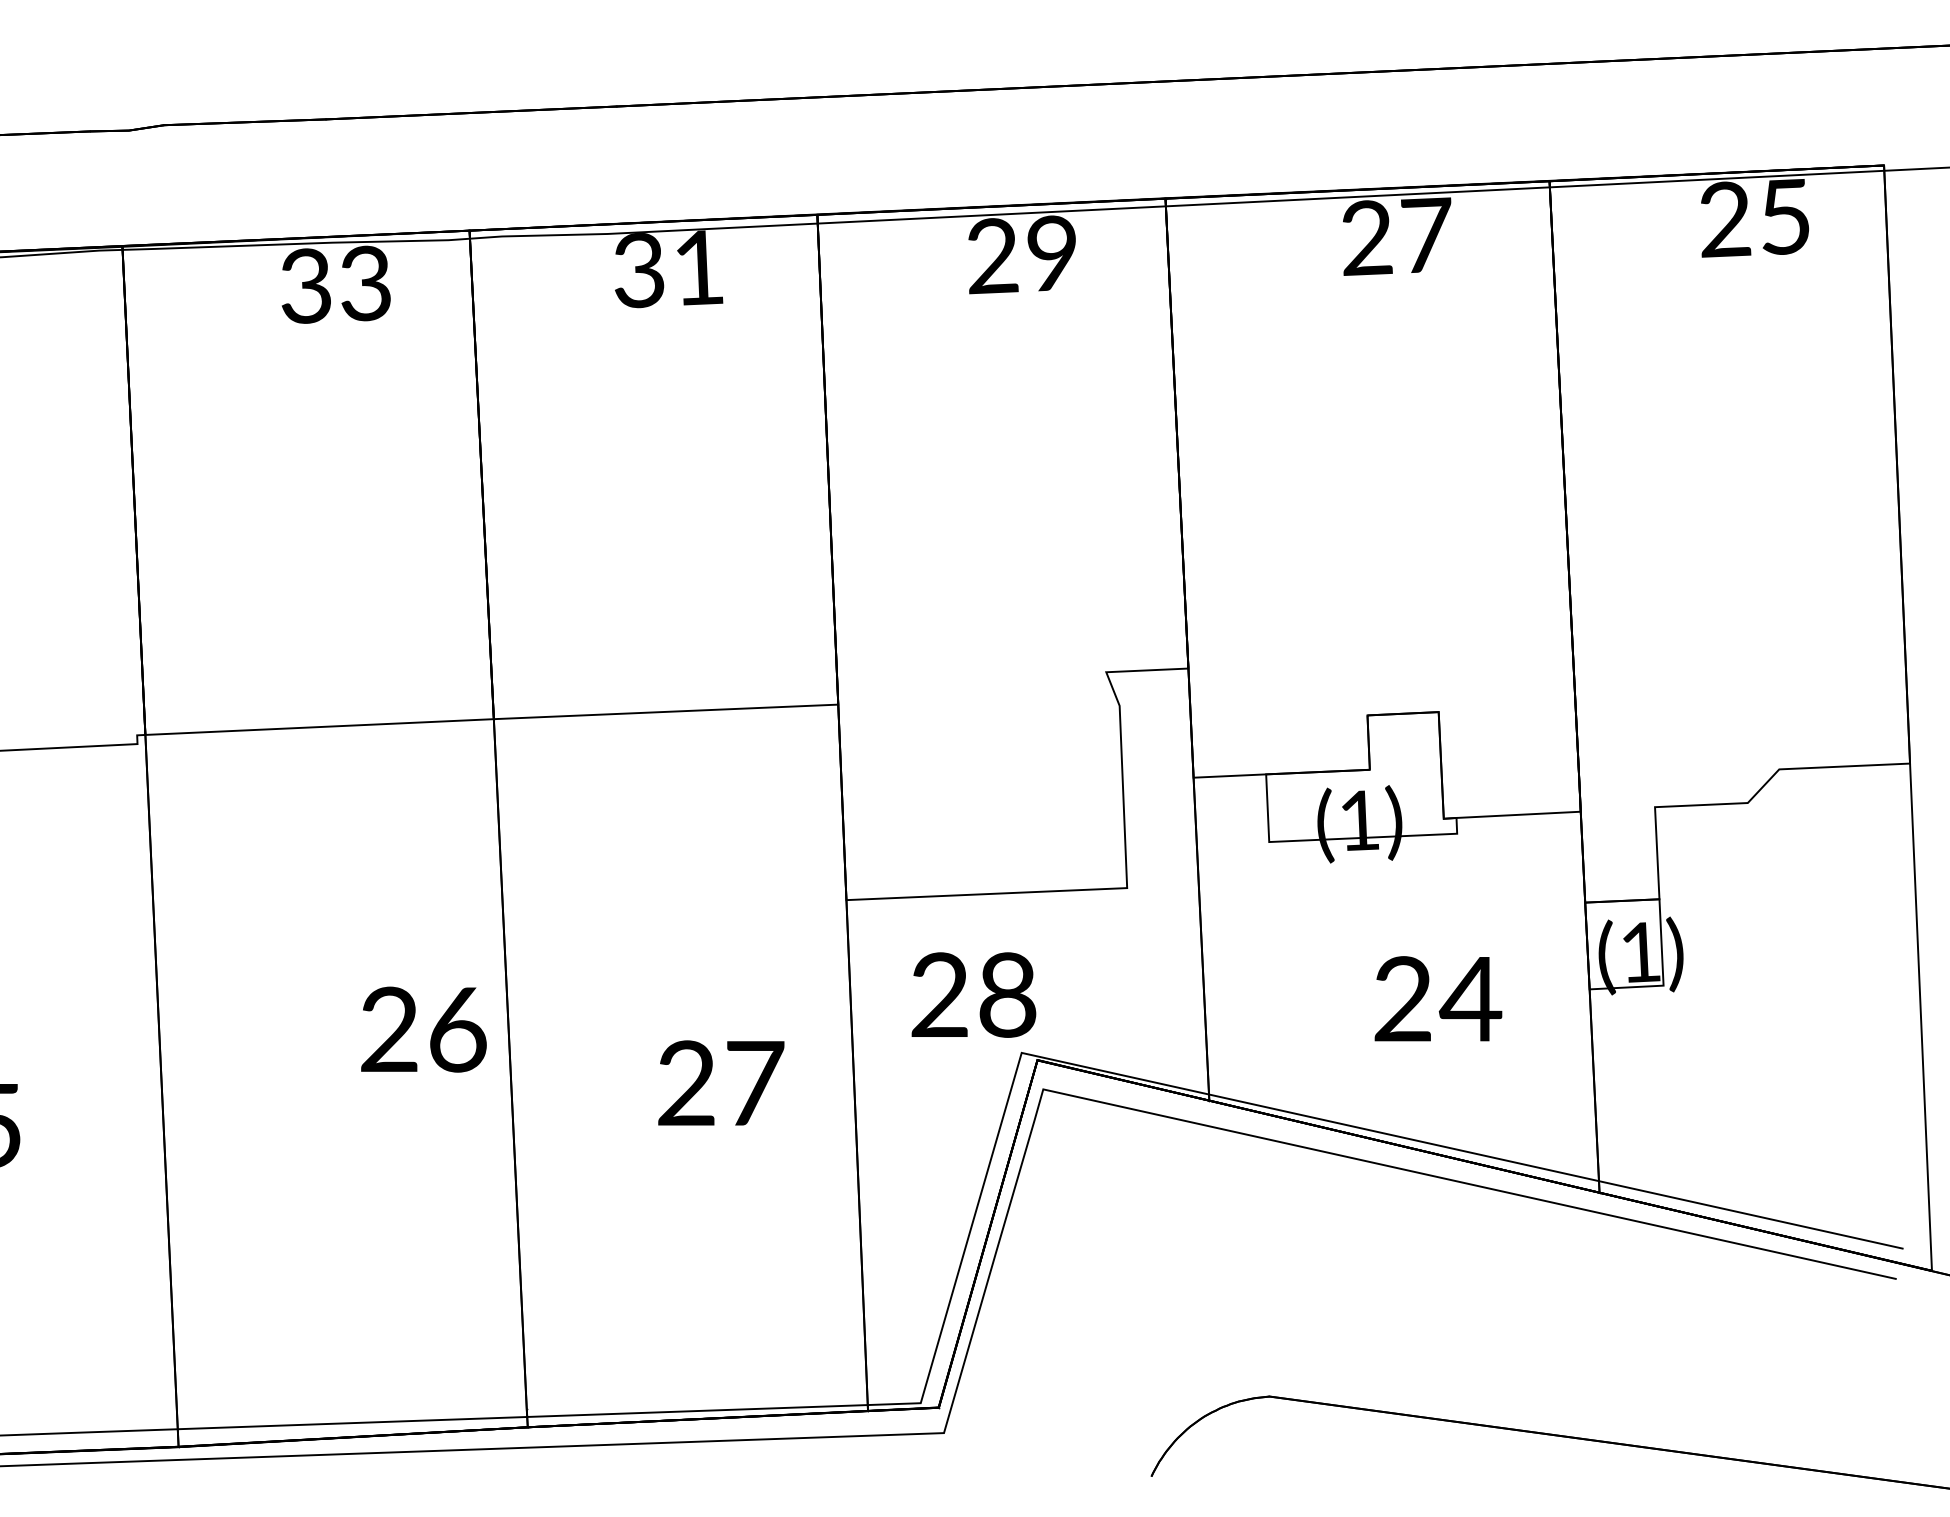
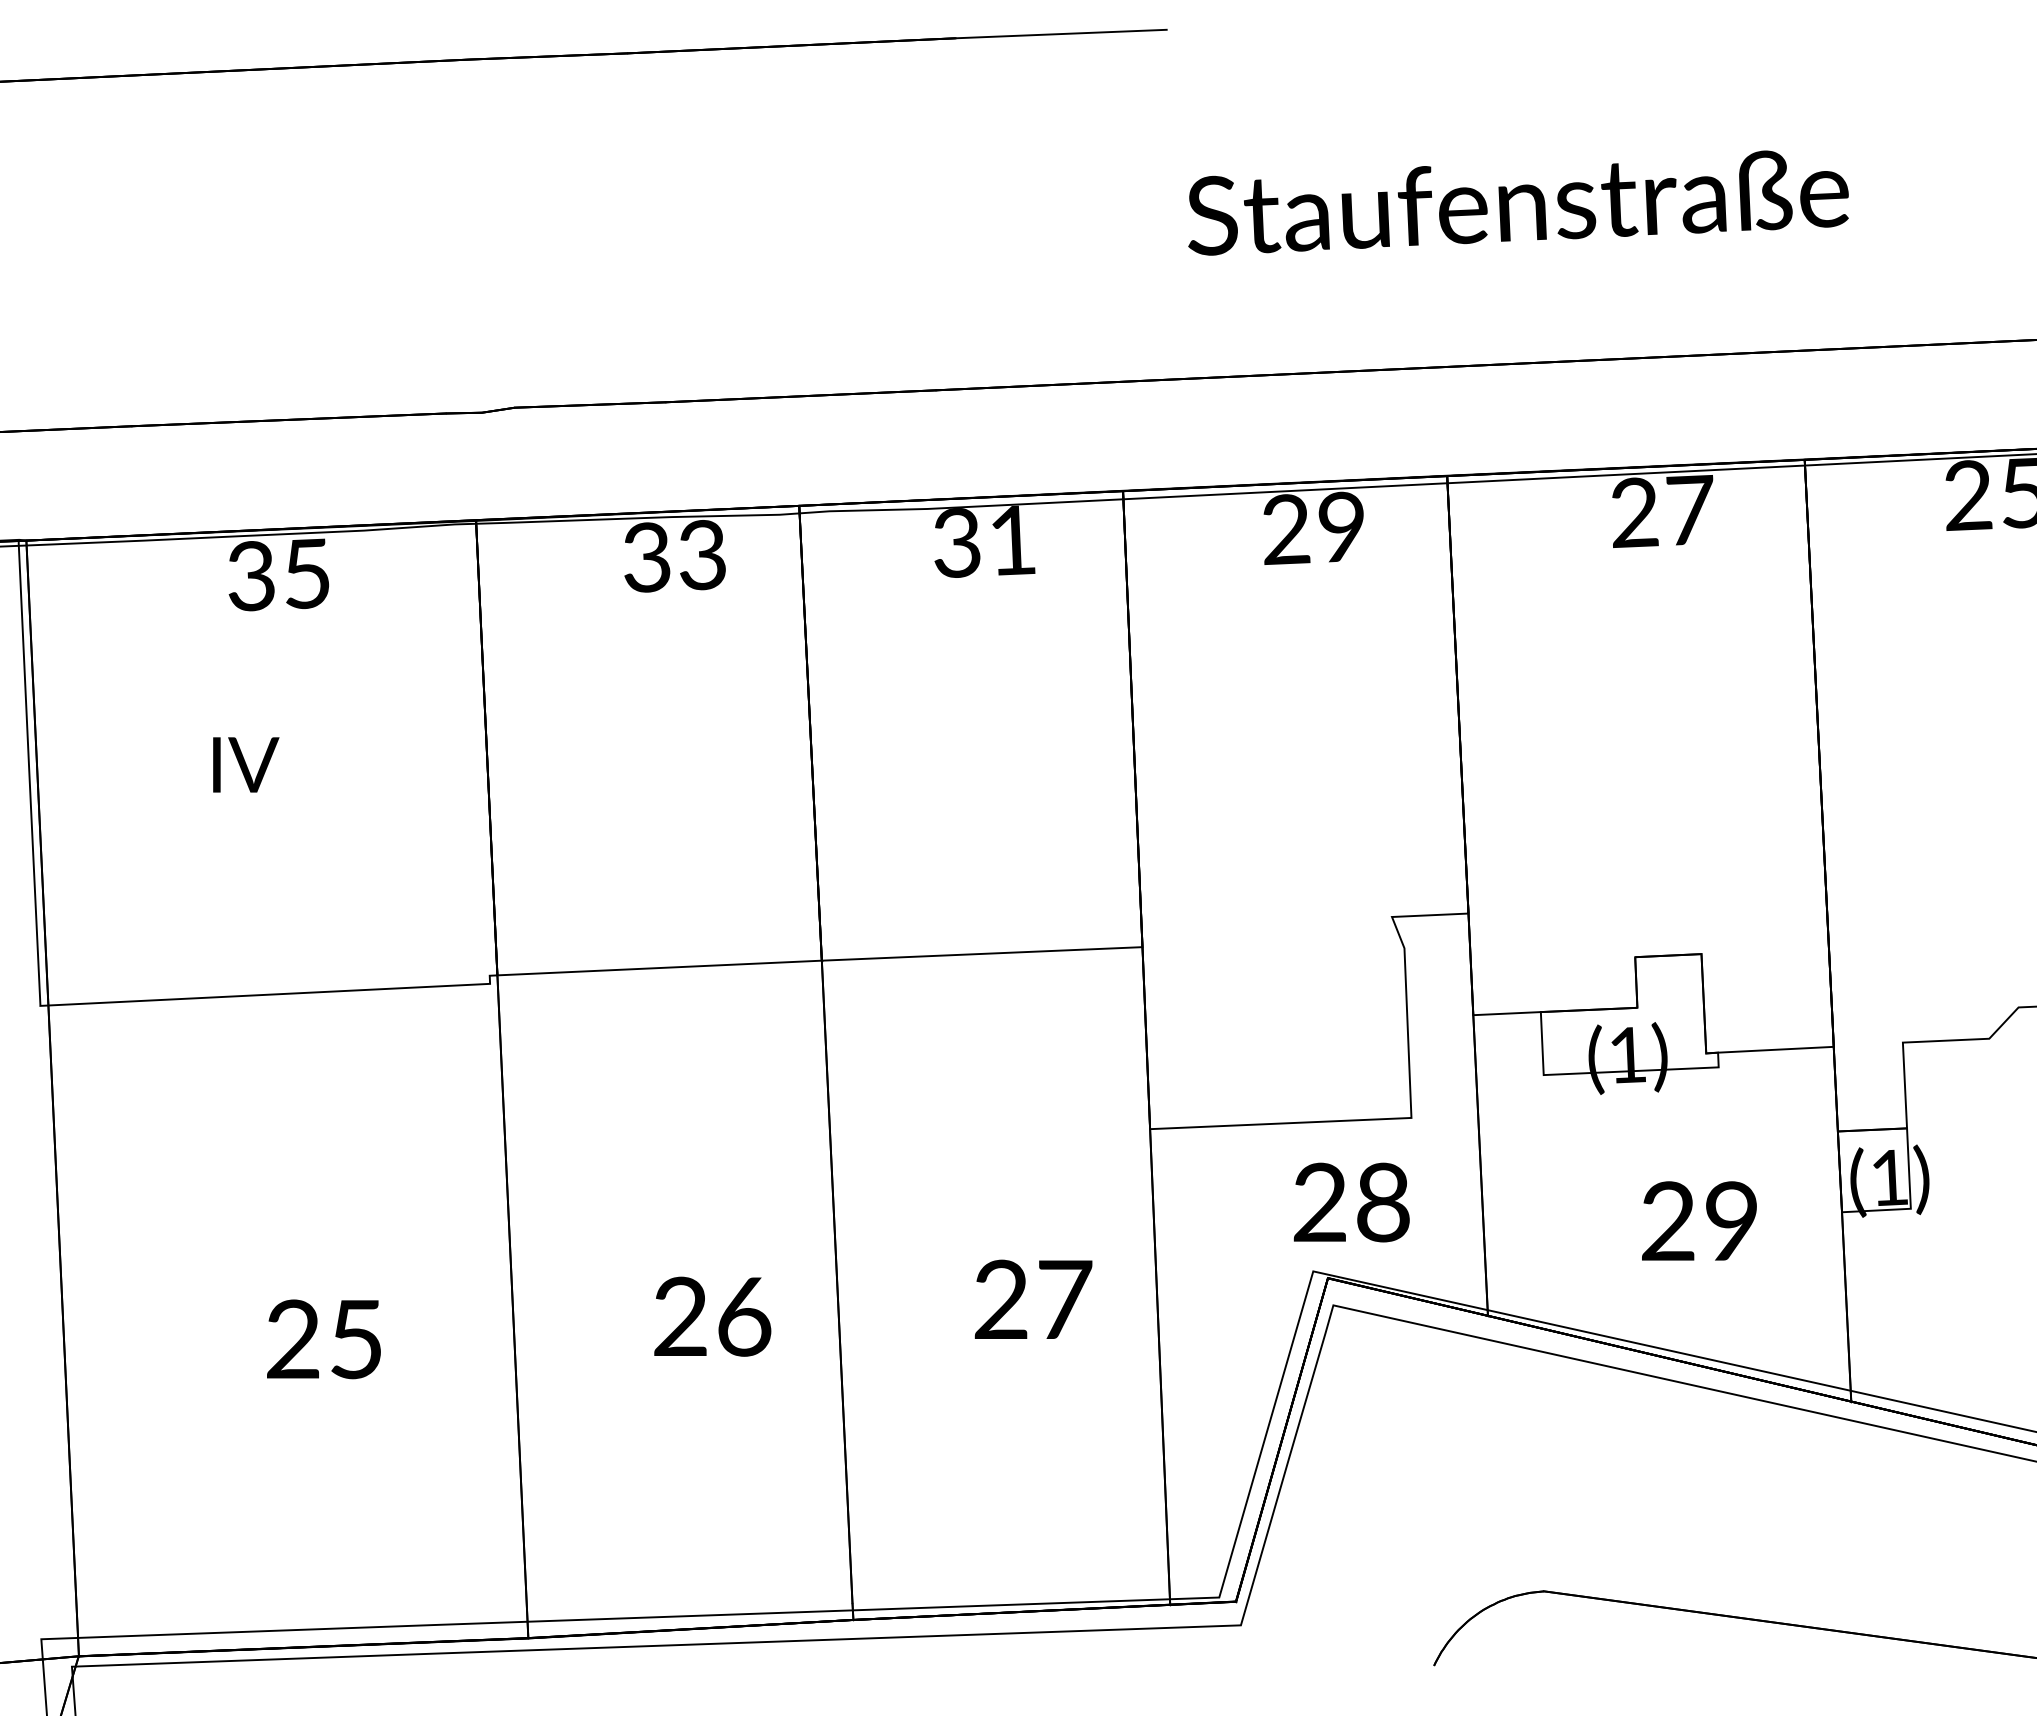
text: (1469, 998) -> (1730, 1220), 24 -> 29
part: (983, 1001) -> (1360, 1208), moved
part: (432, 1032) -> (720, 1319), moved

